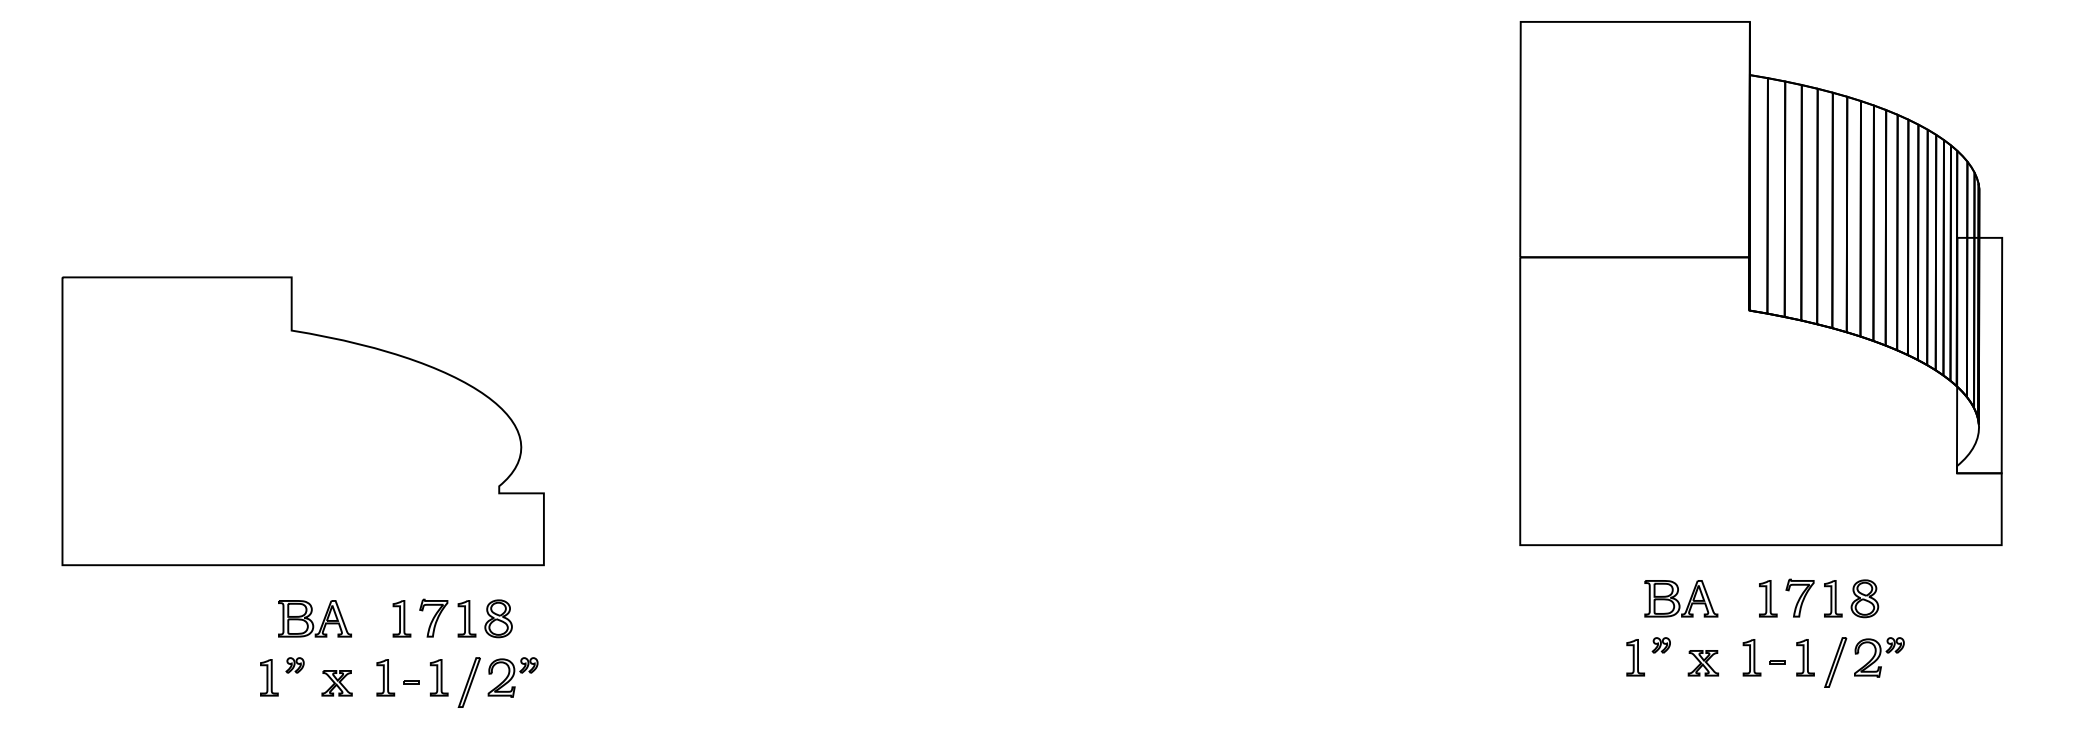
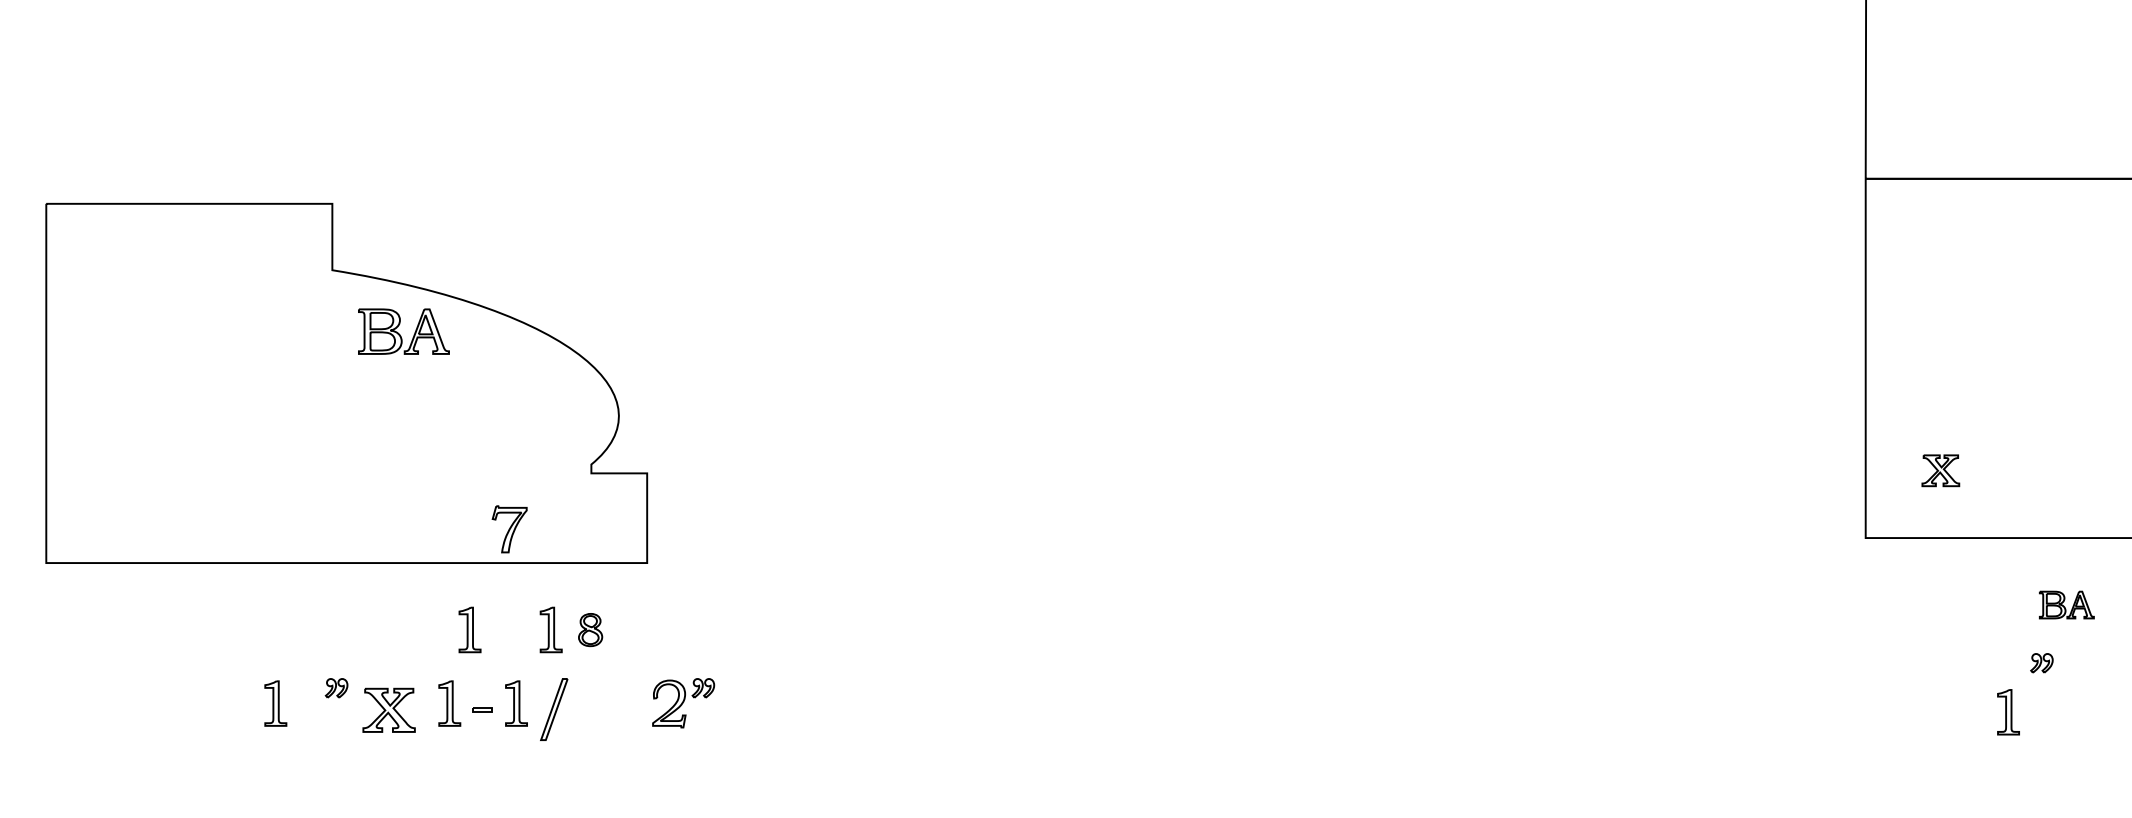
part: (1681, 598) -> (2066, 604), size x0.6
part: (433, 617) -> (509, 528), moved
part: (314, 618) -> (403, 331), moved
part: (498, 618) -> (590, 629), size x0.7
part: (1635, 657) -> (2008, 711), moved
part: (1703, 663) -> (1940, 471), moved
part: (269, 677) -> (275, 703), moved
part: (512, 677) -> (682, 703), moved
part: (336, 683) -> (388, 710), size x1.4

